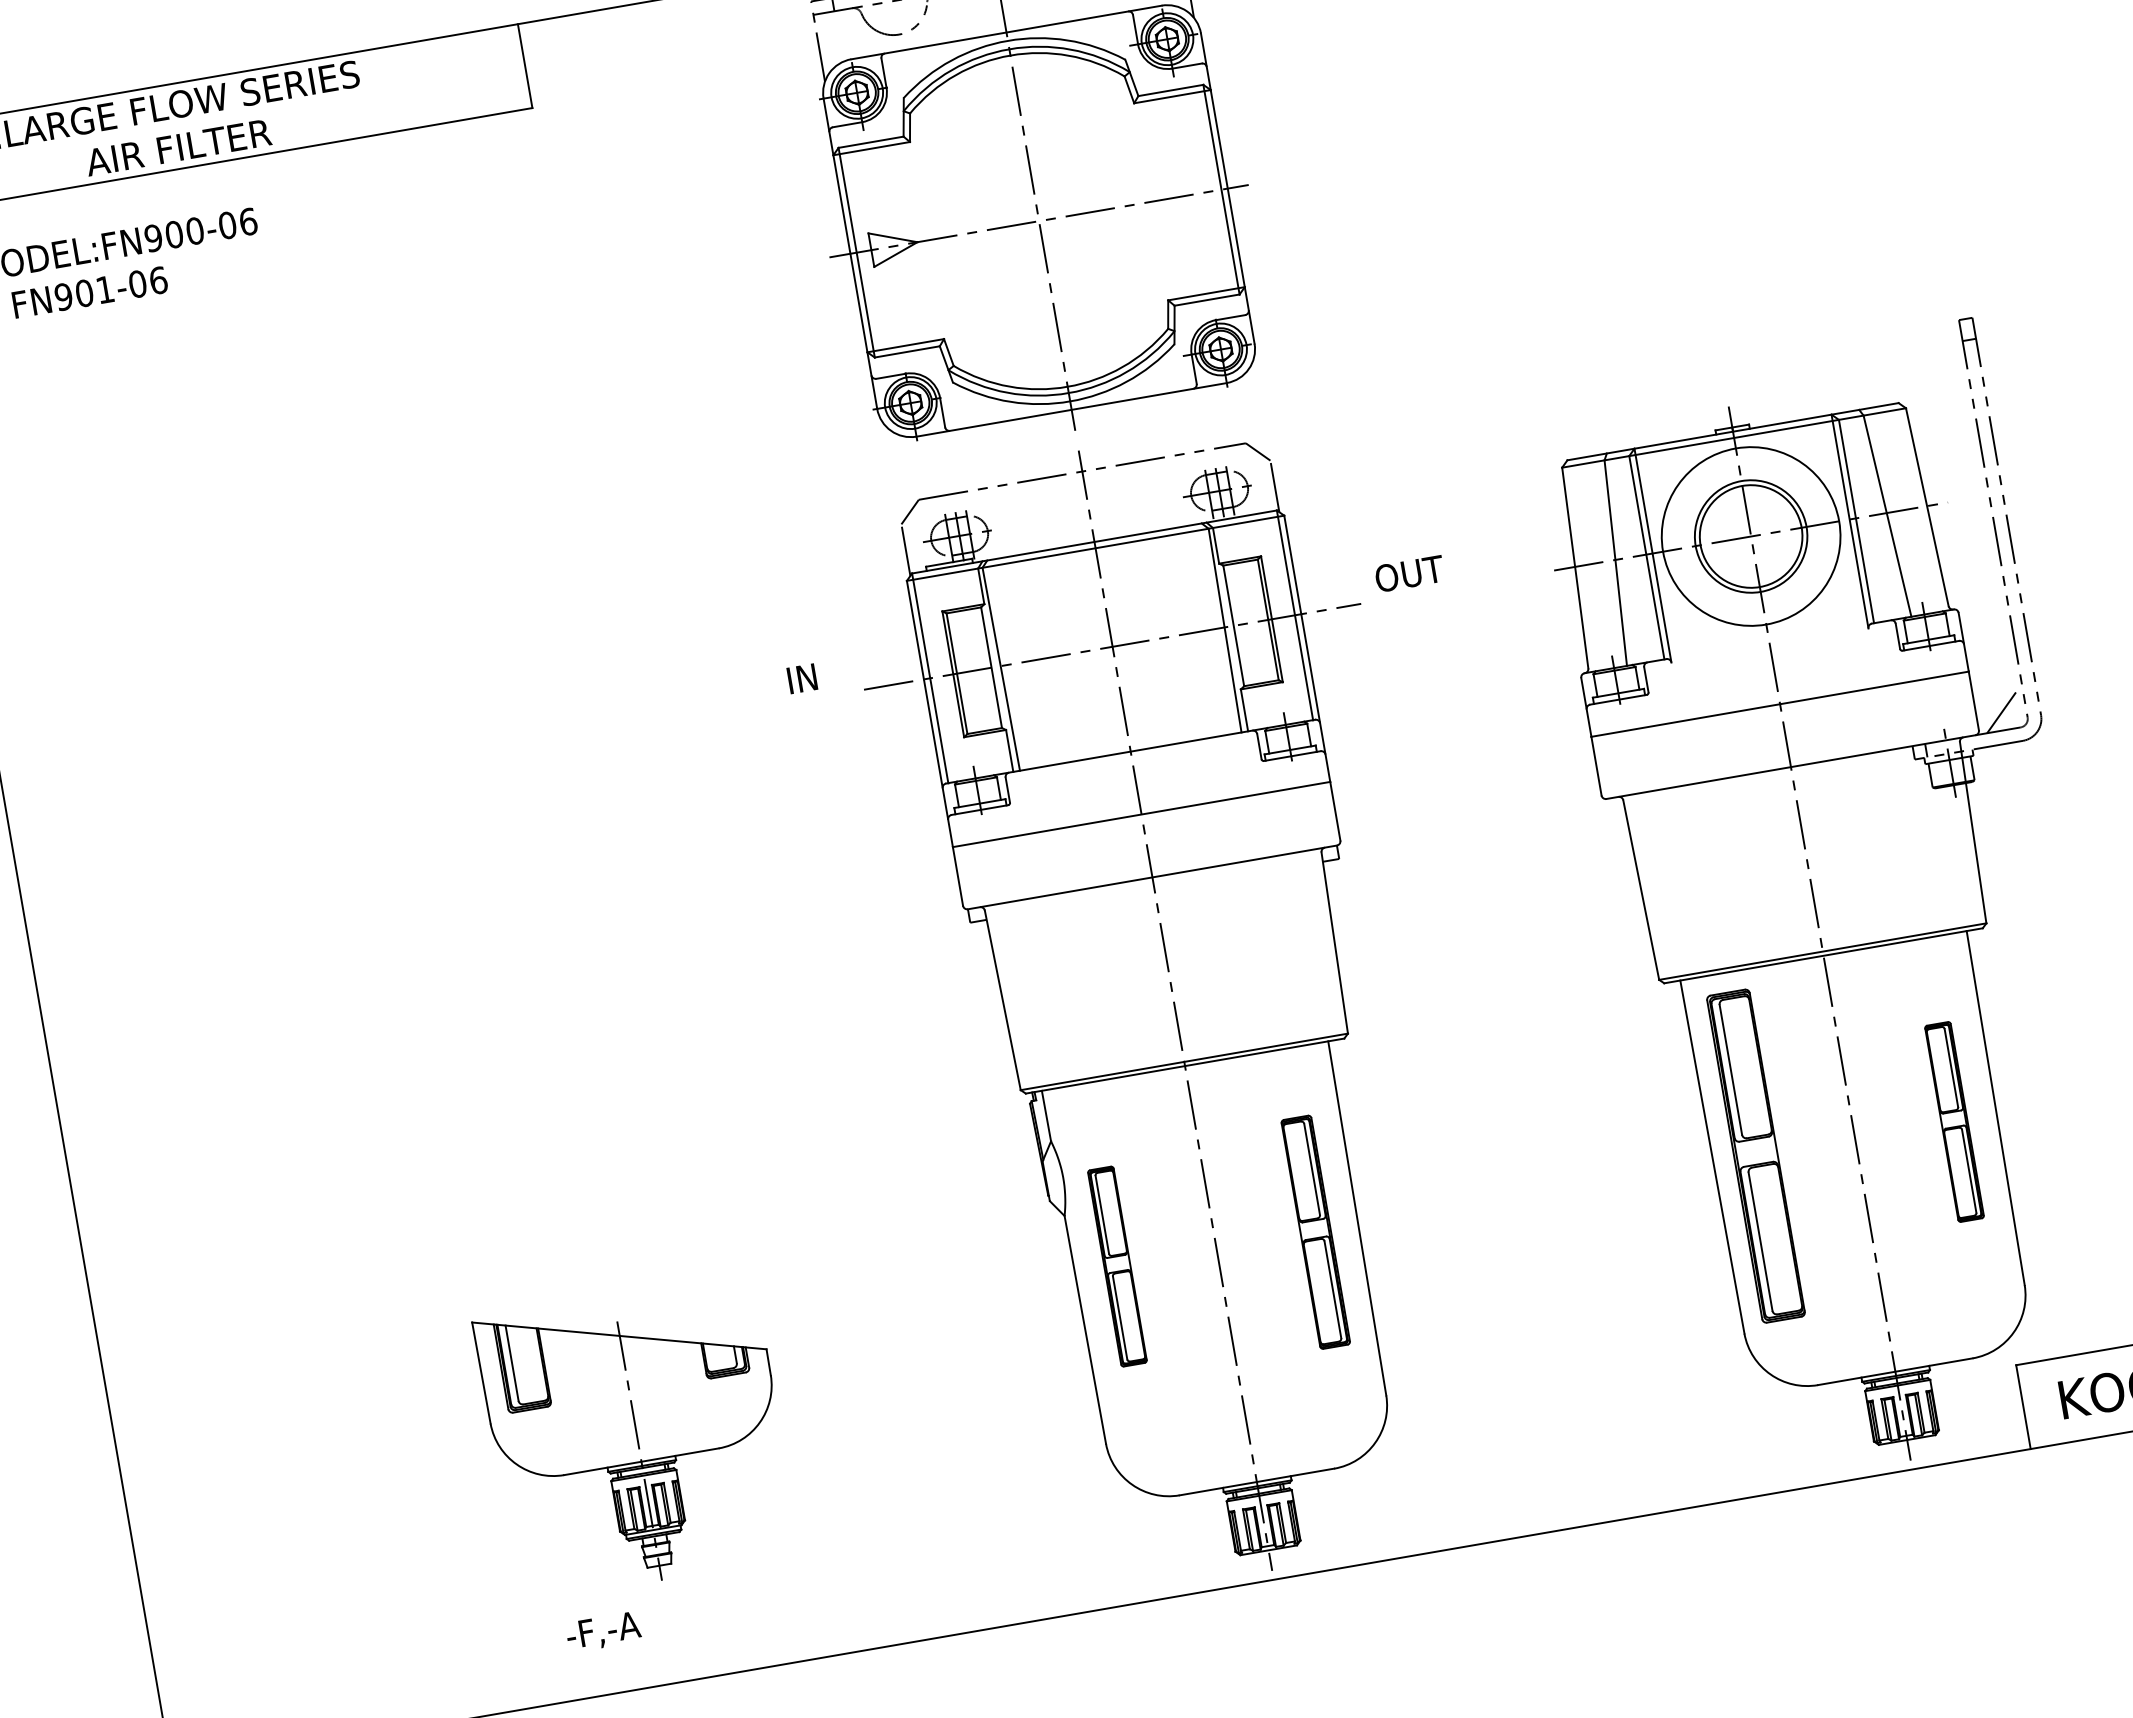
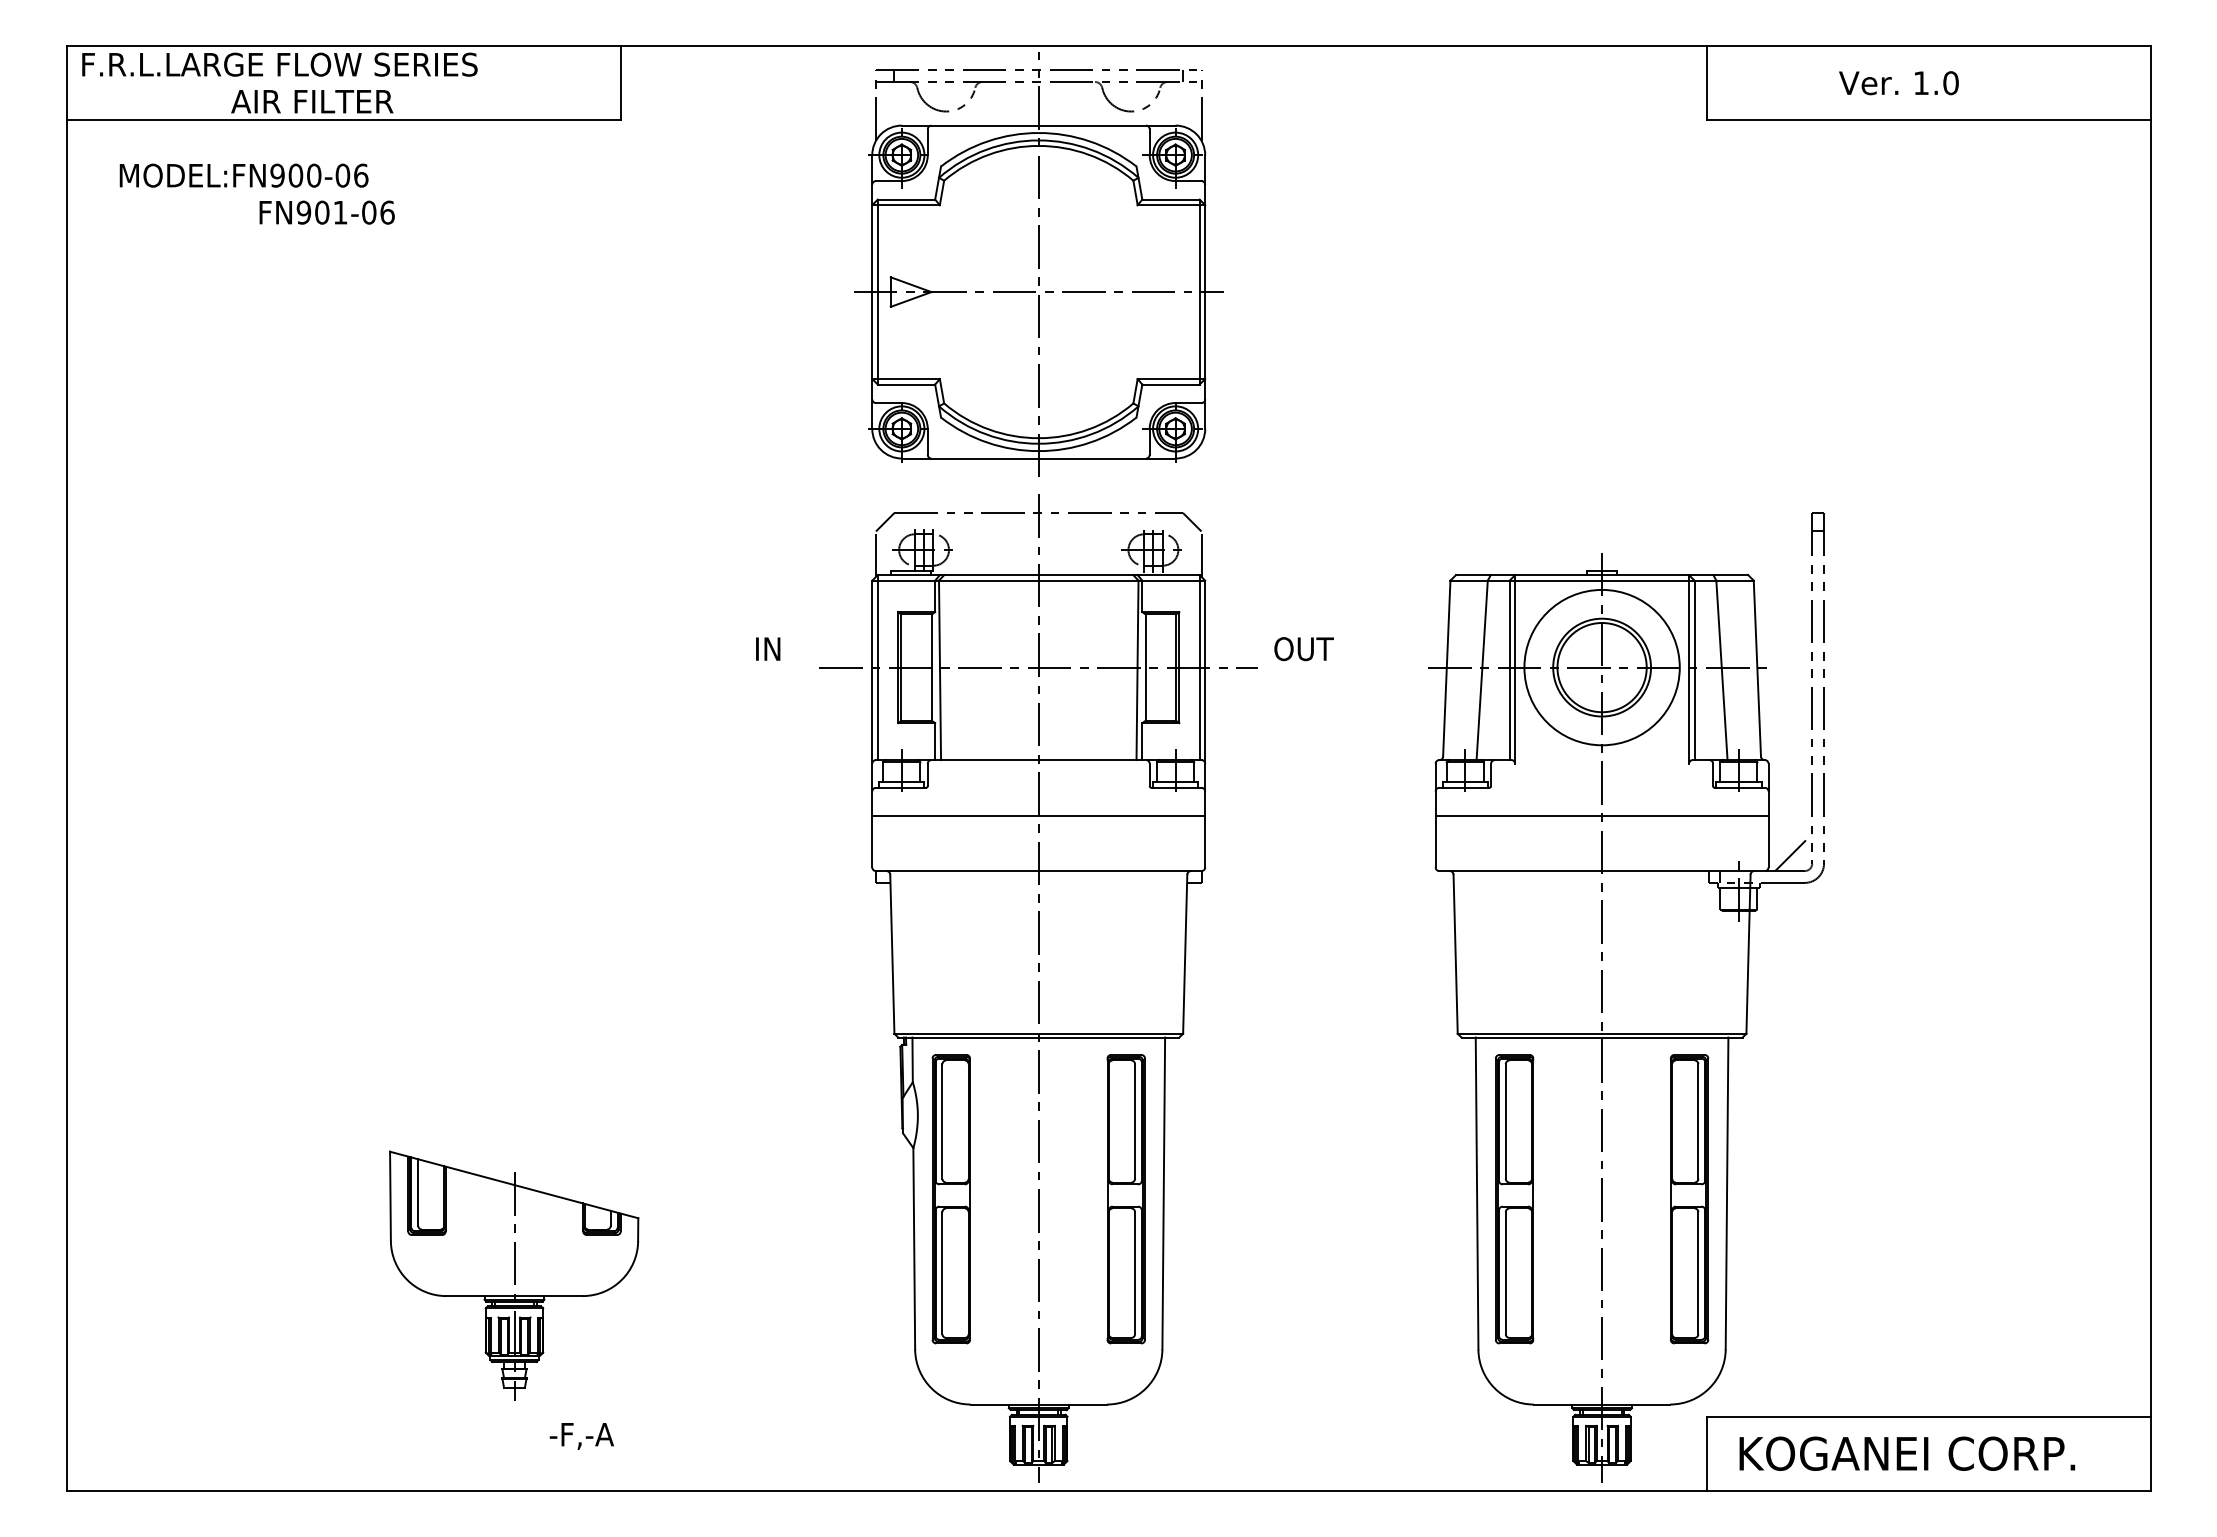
text: (89, 292) -> (326, 212), moved
part: (1954, 1122) -> (1689, 1199), size x1.67
part: (1315, 1232) -> (1125, 1199), size x1.43
part: (1116, 1266) -> (950, 1199), size x1.67
text: (603, 1632) -> (581, 1436), moved

